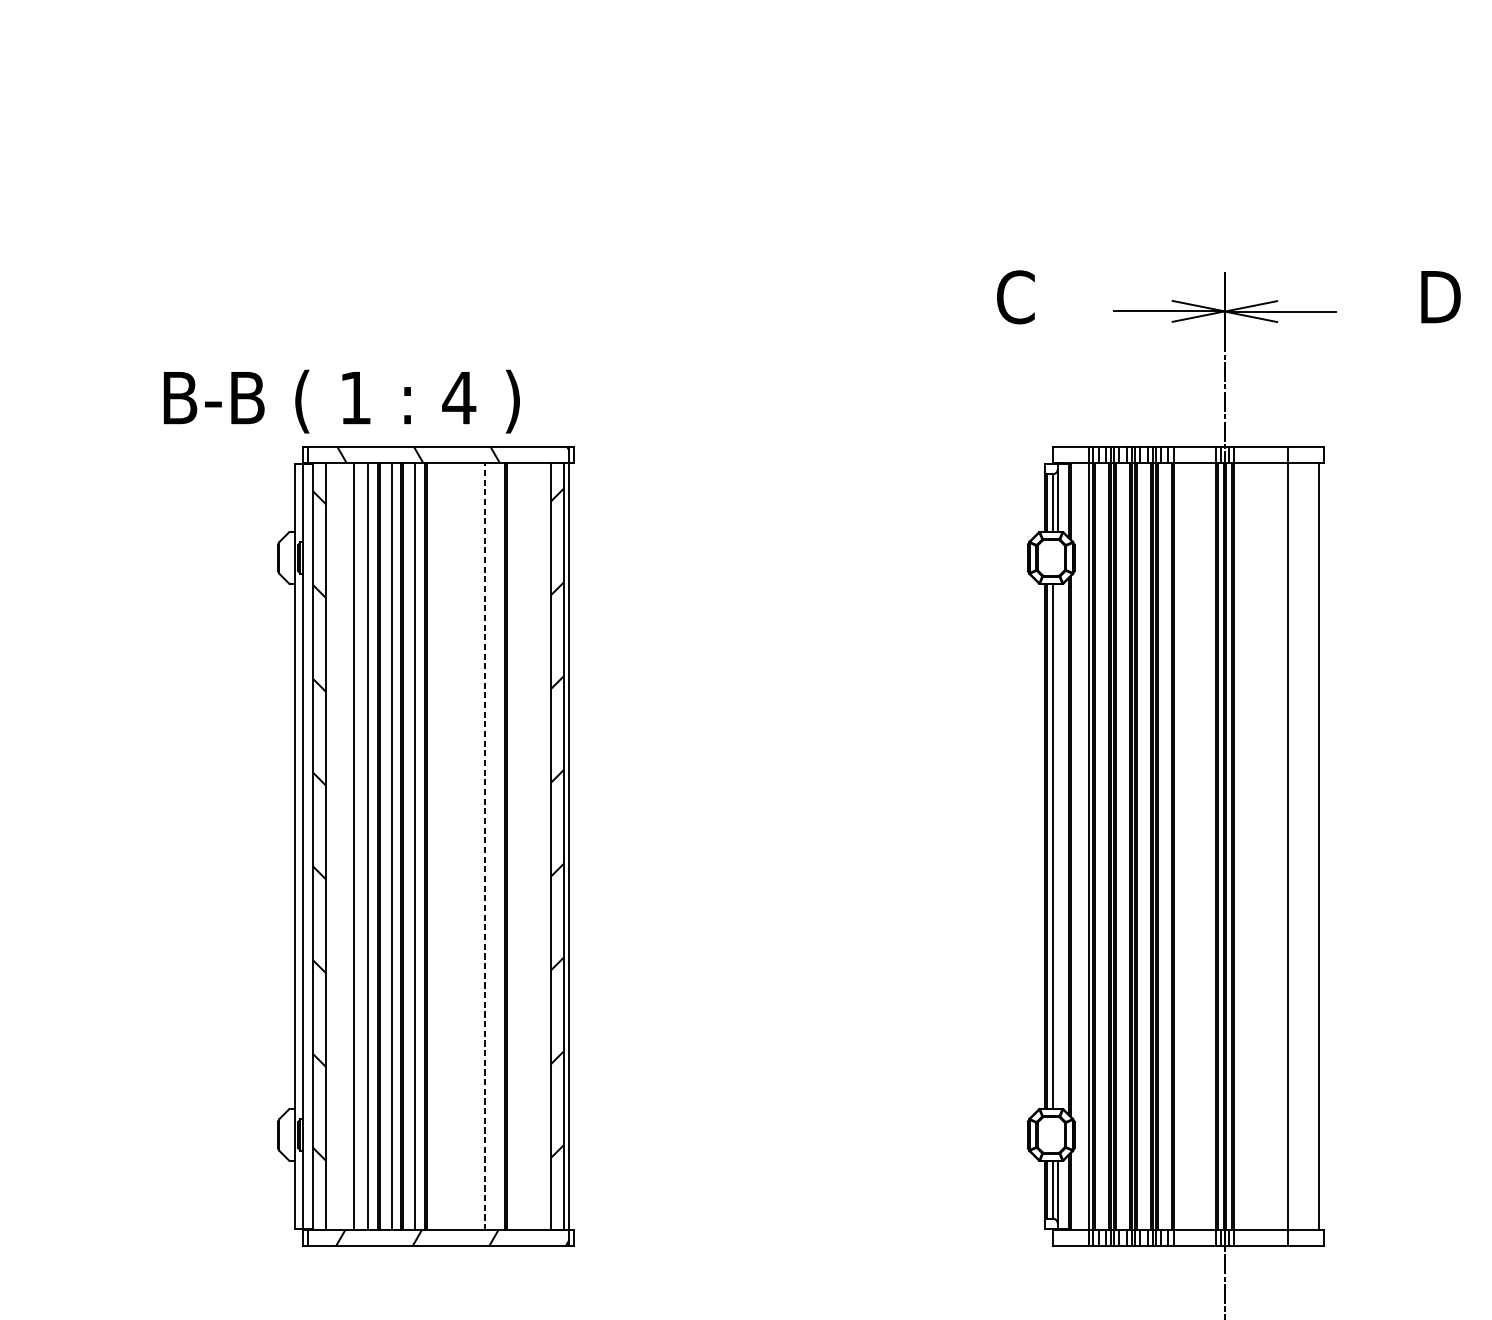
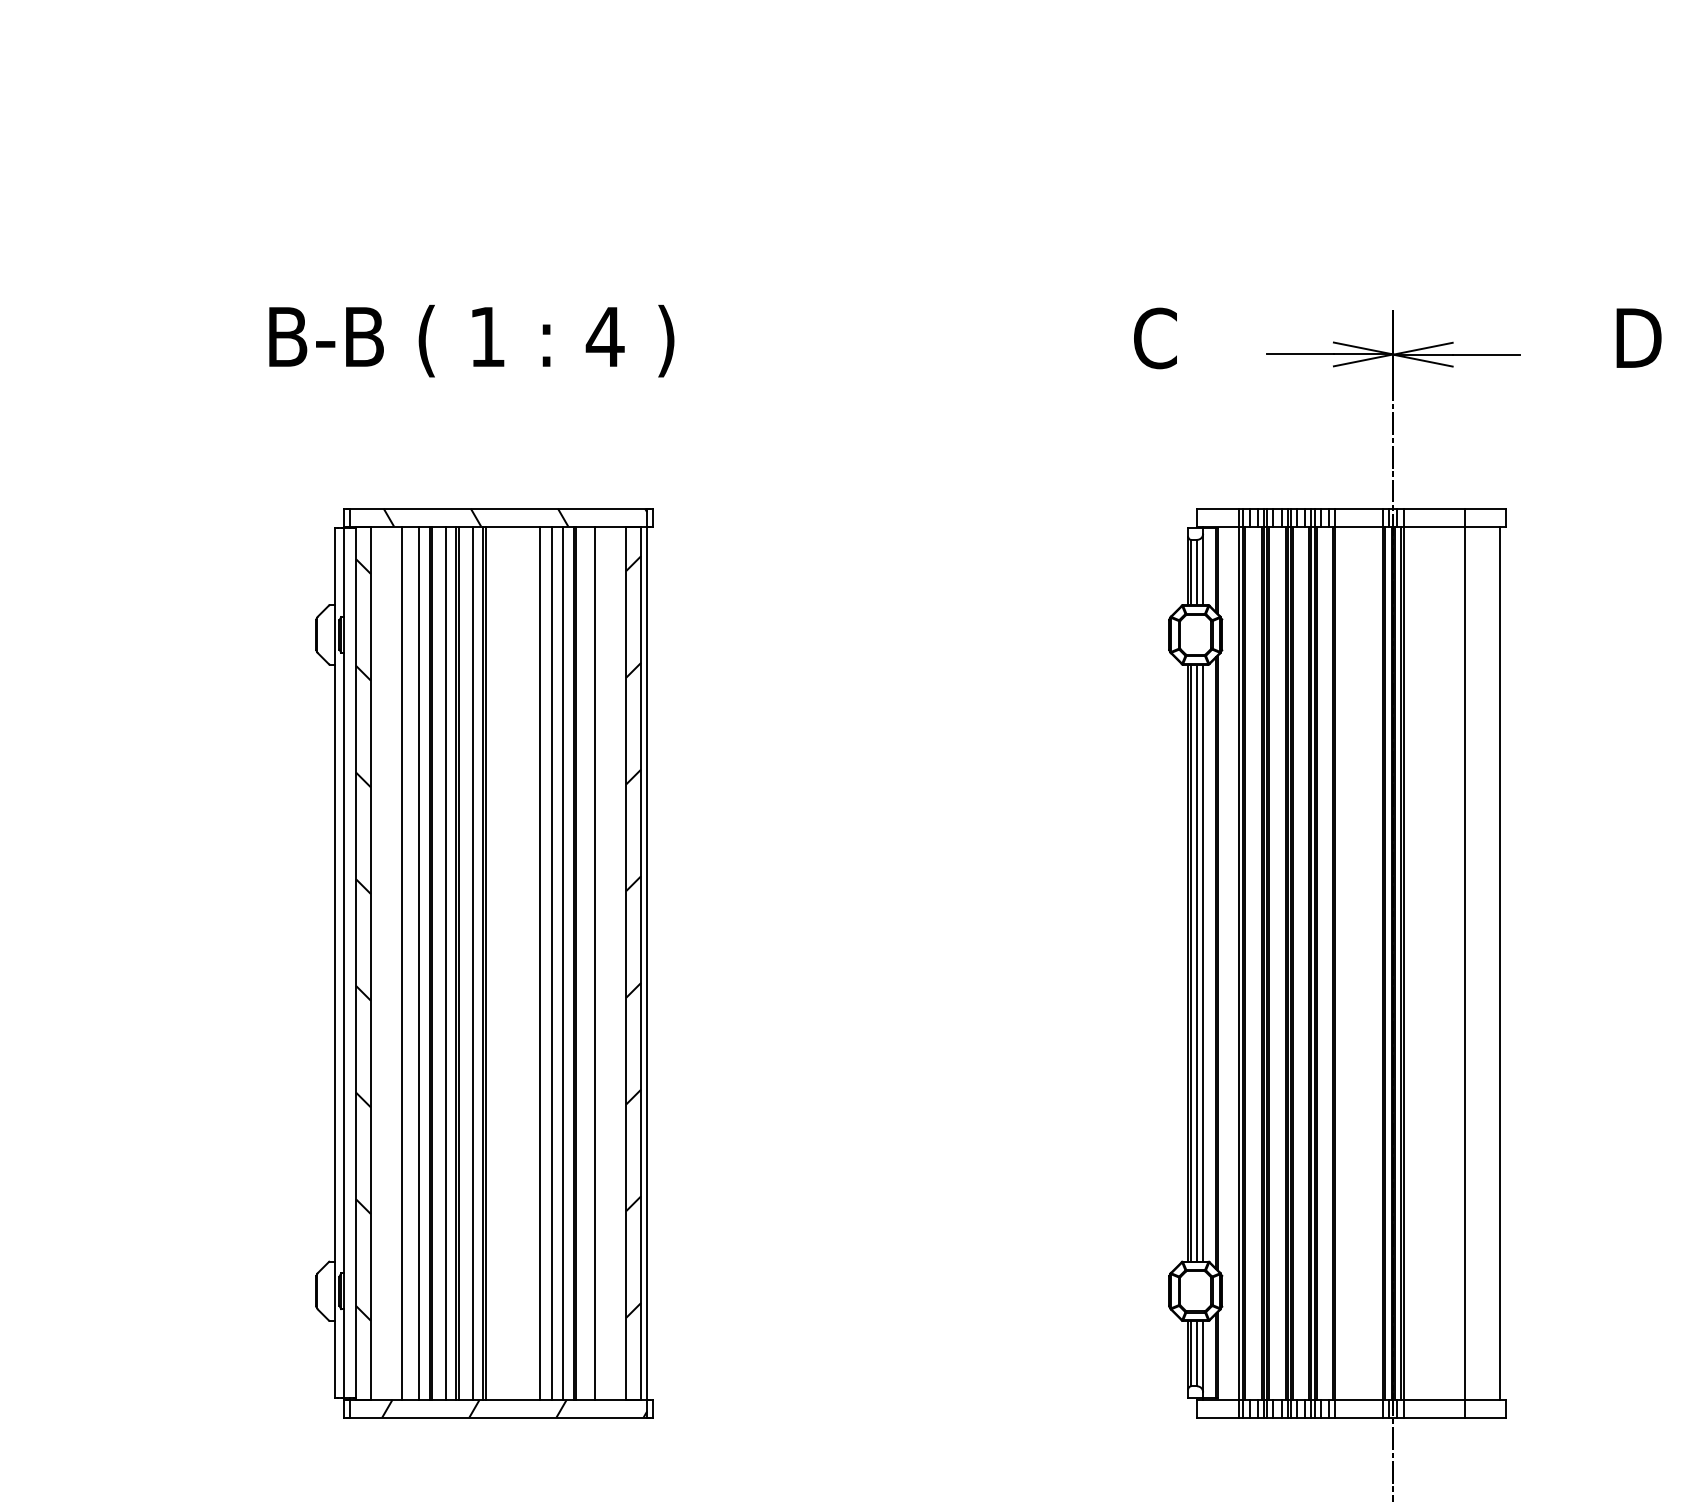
text: (341, 401) -> (471, 340), moved
line: (475, 845) -> (540, 962), added
line: (495, 845) -> (563, 962), added
line: (522, 845) -> (594, 962), added
line: (1058, 845) -> (1203, 962), added
line: (485, 846) -> (552, 963), dashed -> solid

